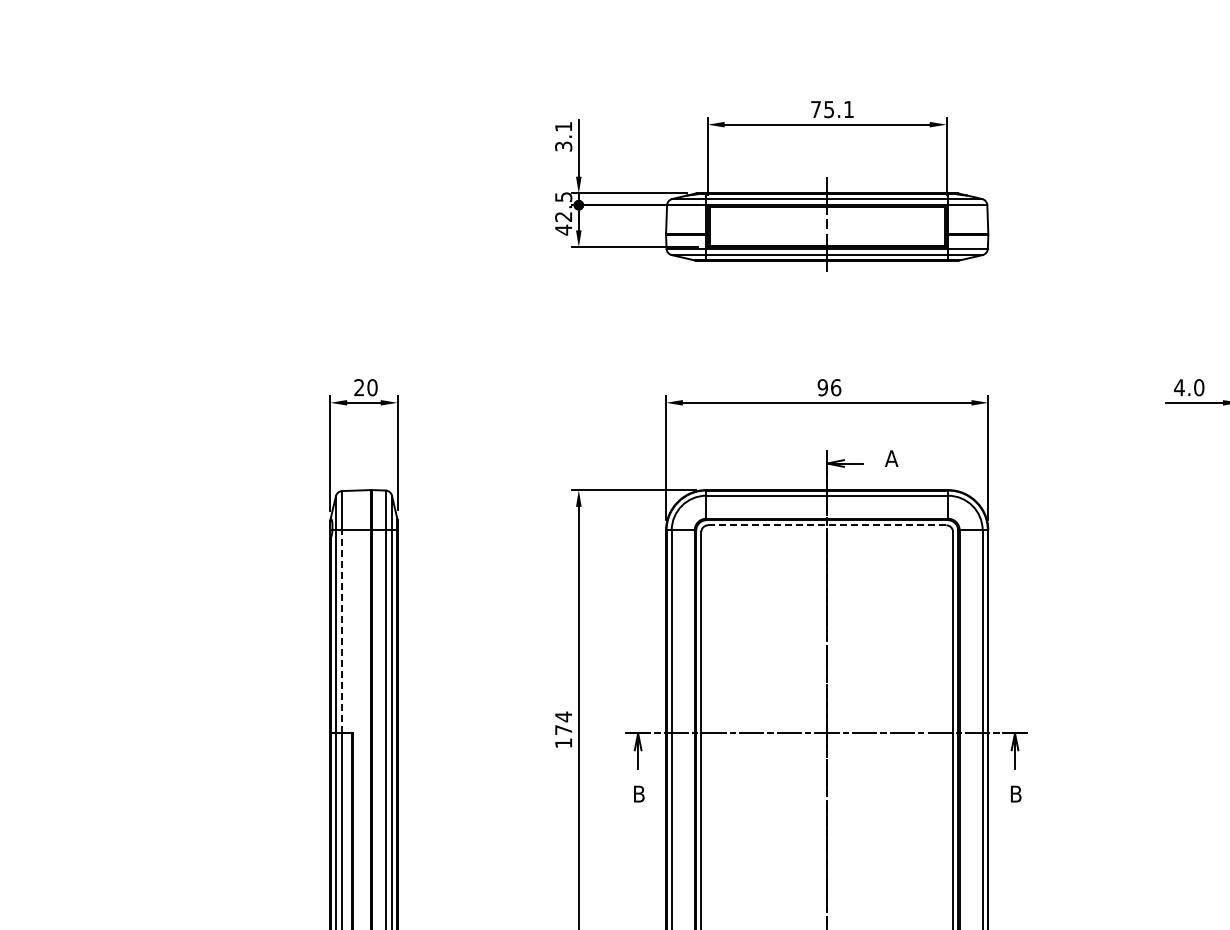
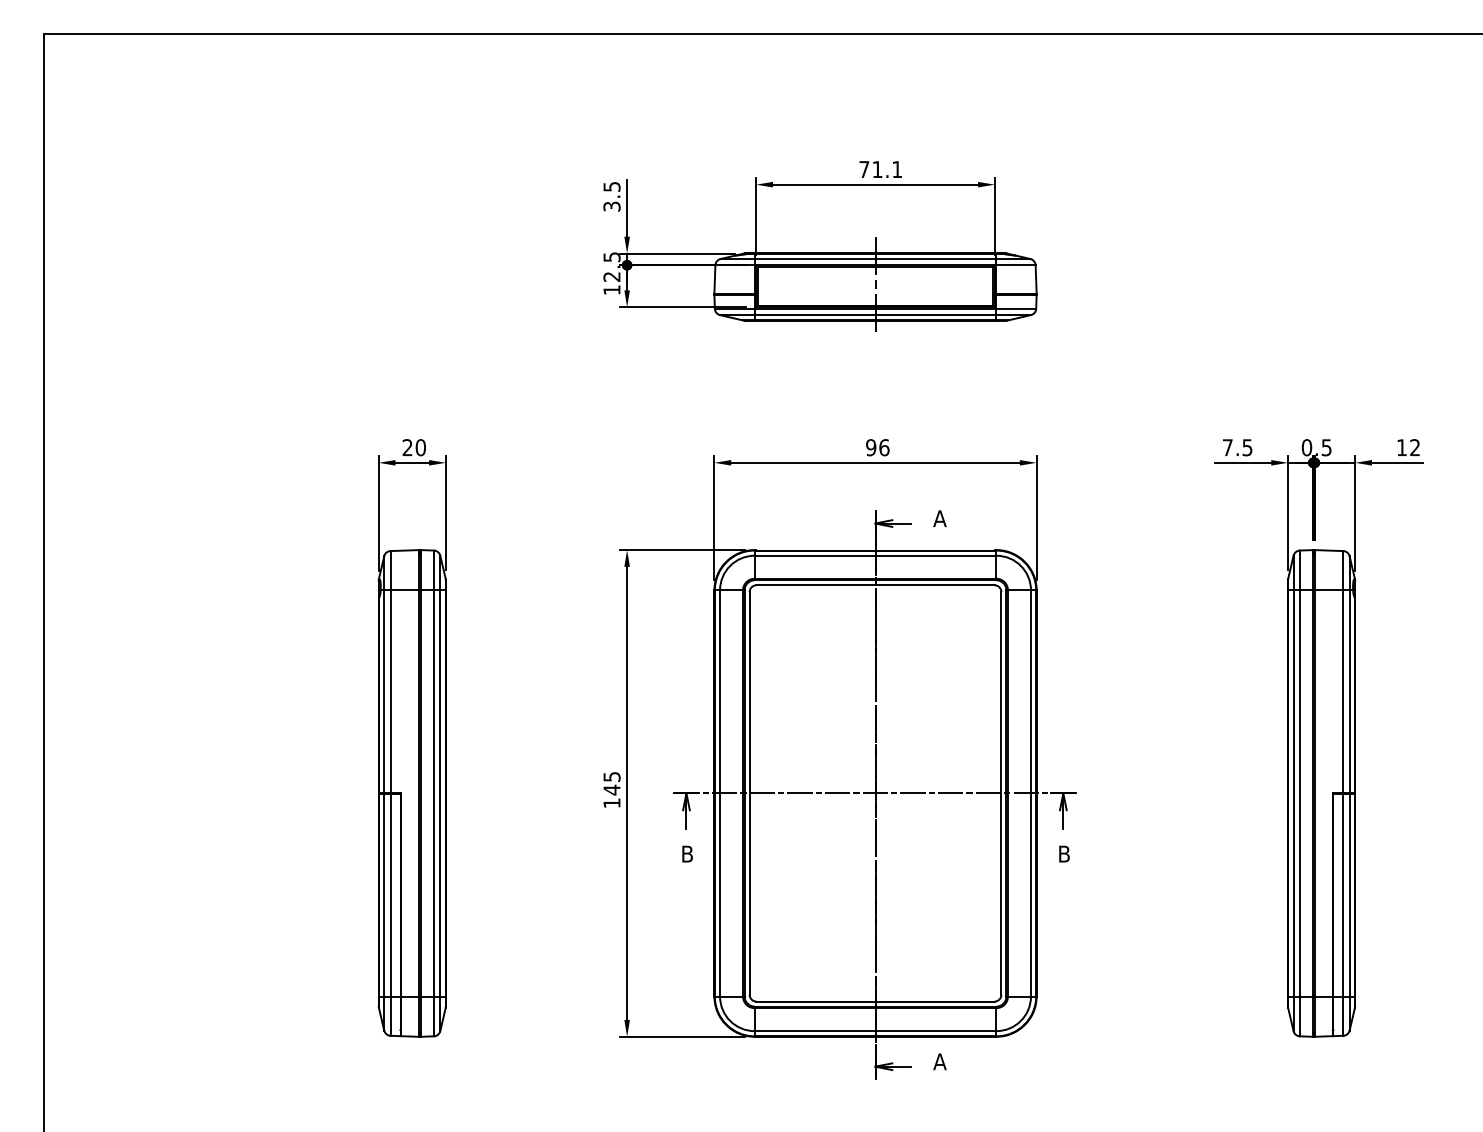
text: (829, 109) -> (877, 169), 75.1 -> 71.1
text: (563, 126) -> (611, 186), 3.1 -> 3.5
text: (563, 229) -> (611, 289), 42.5 -> 12.5
text: (1189, 387) -> (1237, 447), 4.0 -> 7.5
line: (828, 525) -> (876, 585), dashed -> solid
line: (342, 631) -> (390, 691), dashed -> solid
text: (563, 723) -> (611, 783), 174 -> 145

